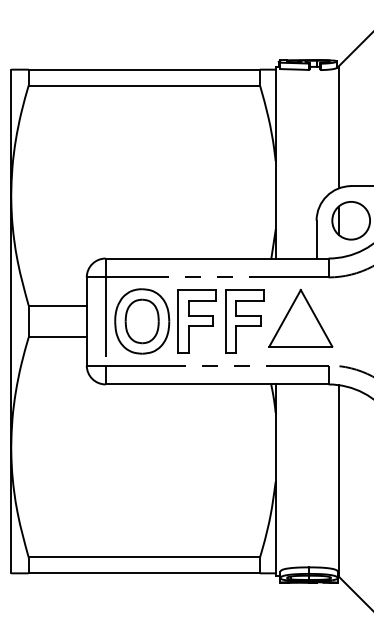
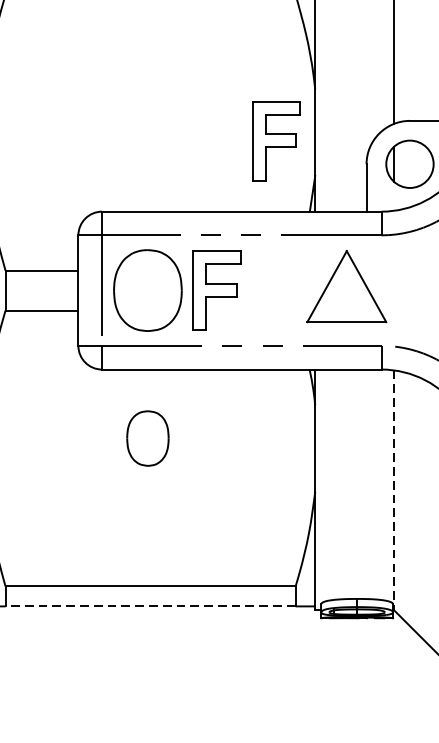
part: (141, 321) -> (147, 438), moved
part: (244, 321) -> (276, 141), moved
line: (338, 480) -> (394, 489), solid -> dashed
line: (144, 573) -> (150, 606), solid -> dashed

